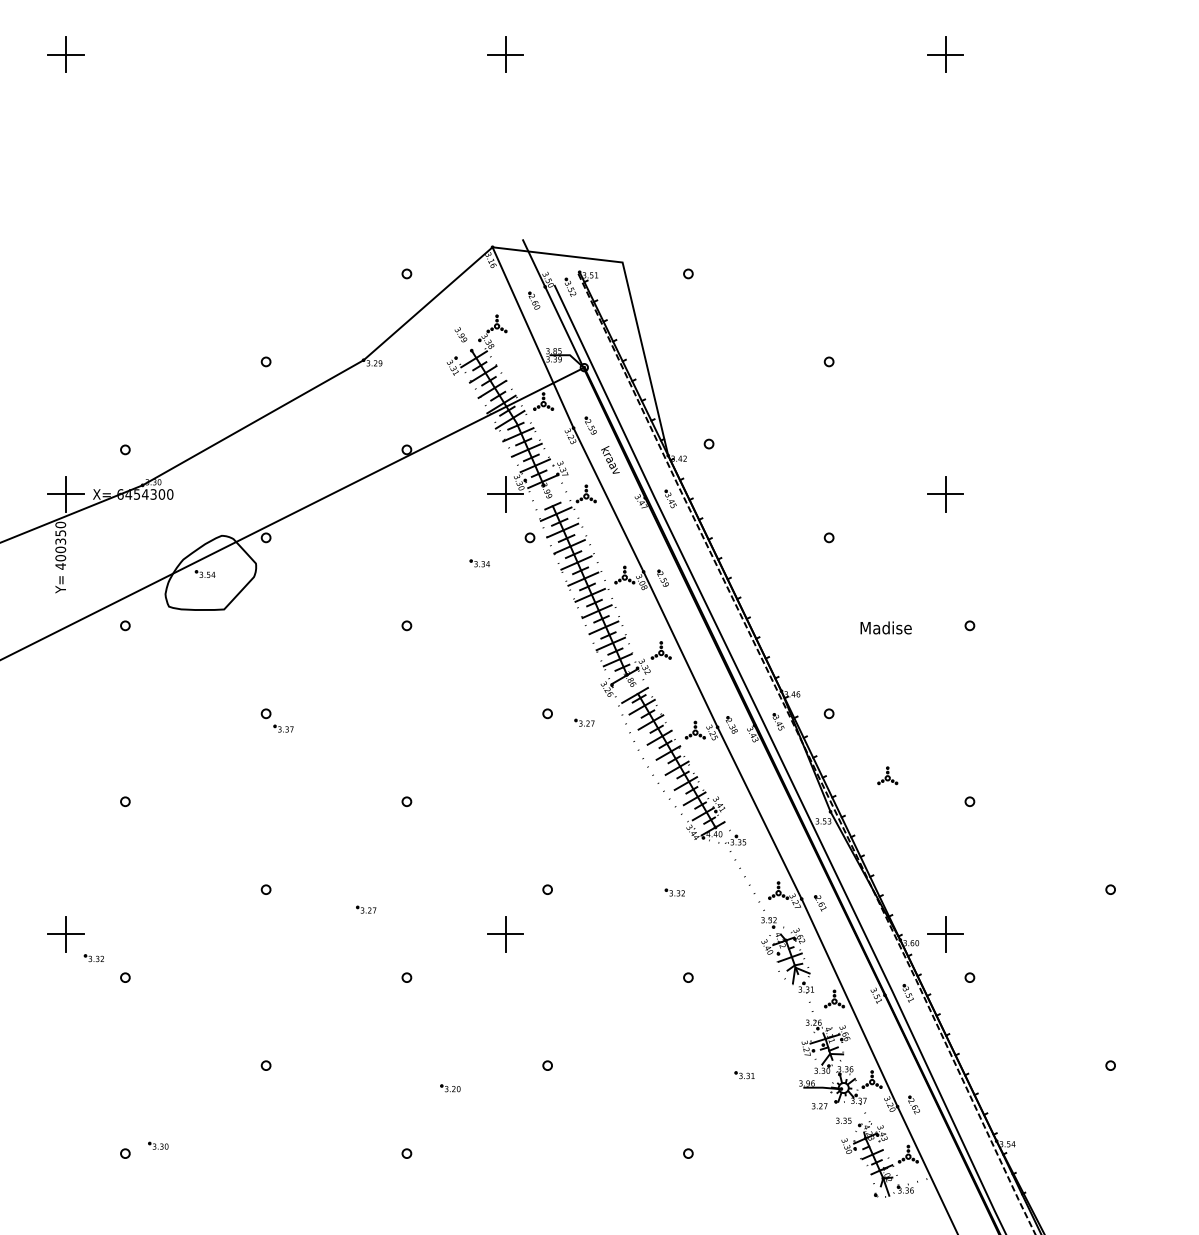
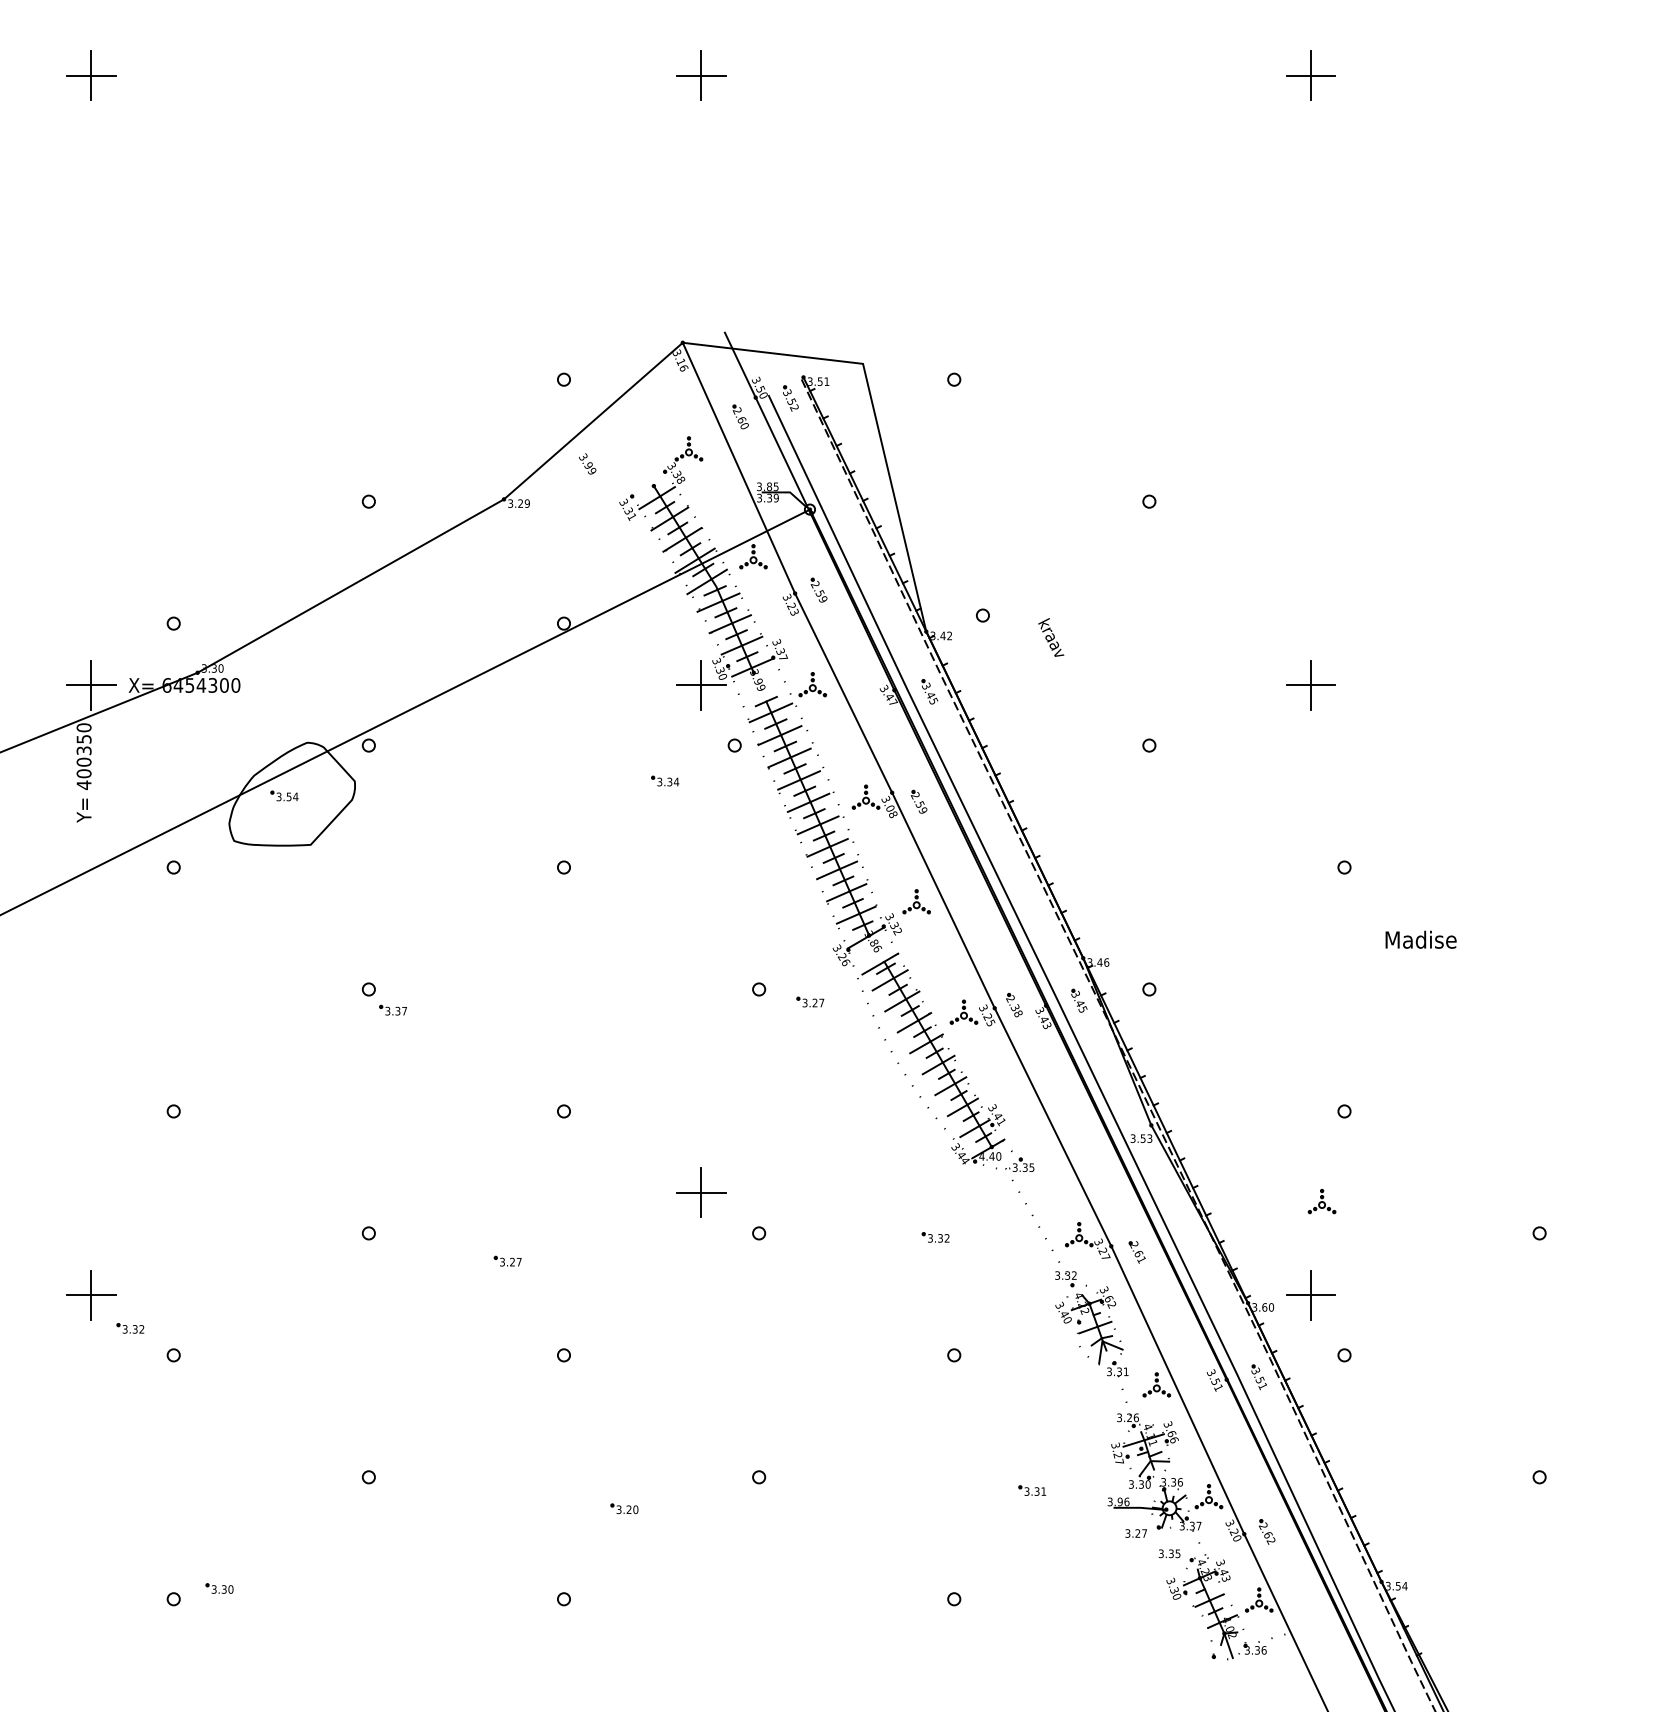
text: (460, 334) -> (587, 463), moved
text: (610, 459) -> (1051, 636), moved
text: (885, 627) -> (1420, 939), moved
part: (887, 775) -> (1321, 1201), moved
part: (505, 934) -> (700, 1192), moved

